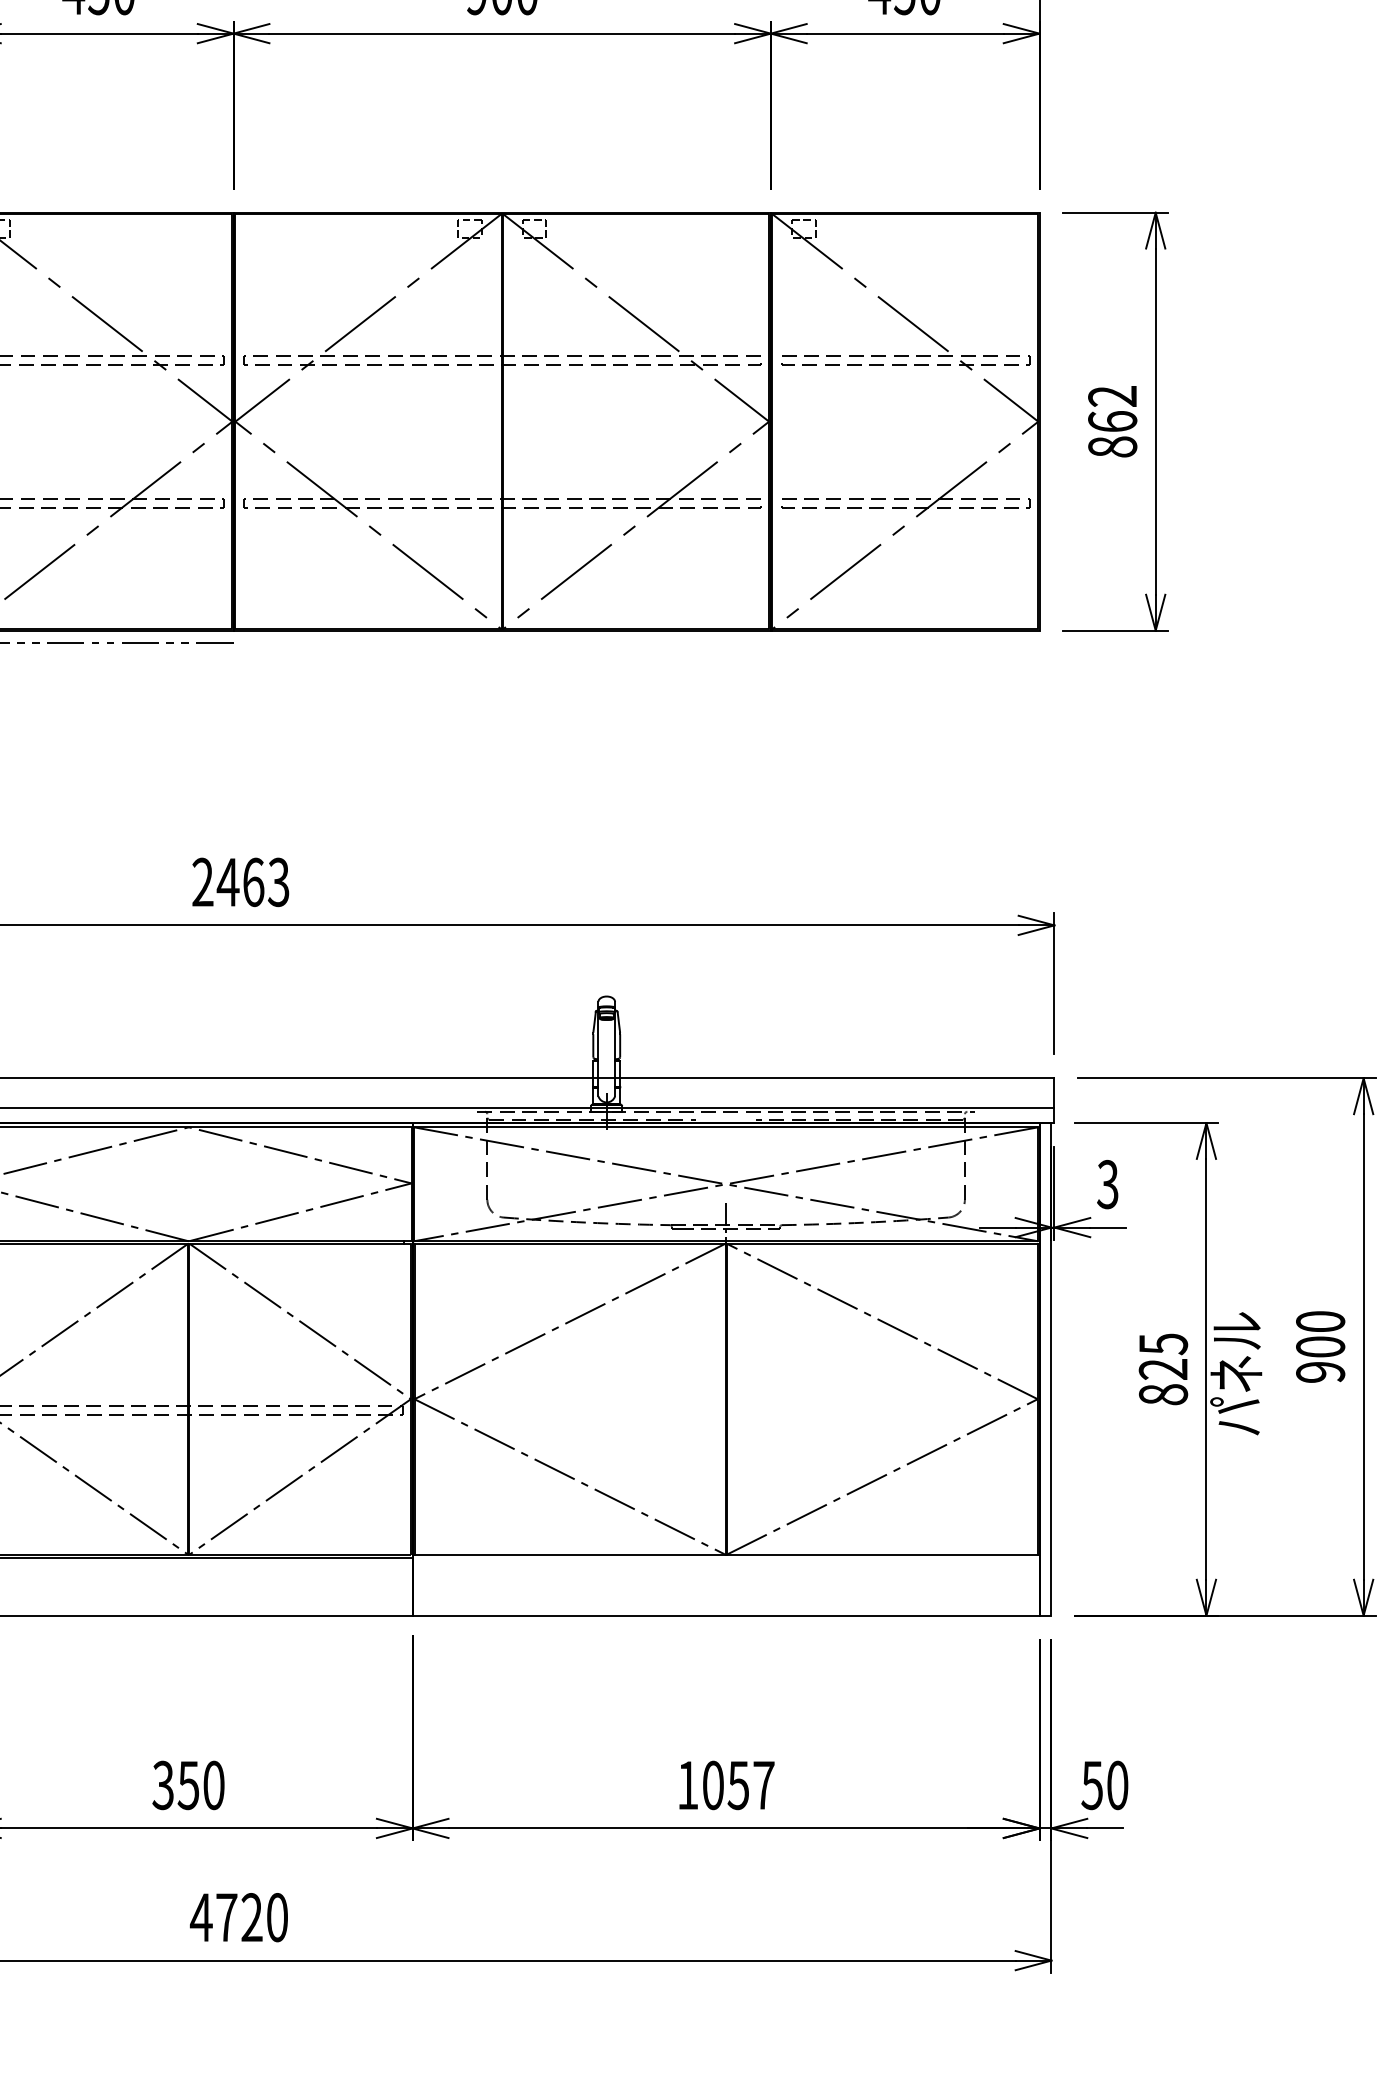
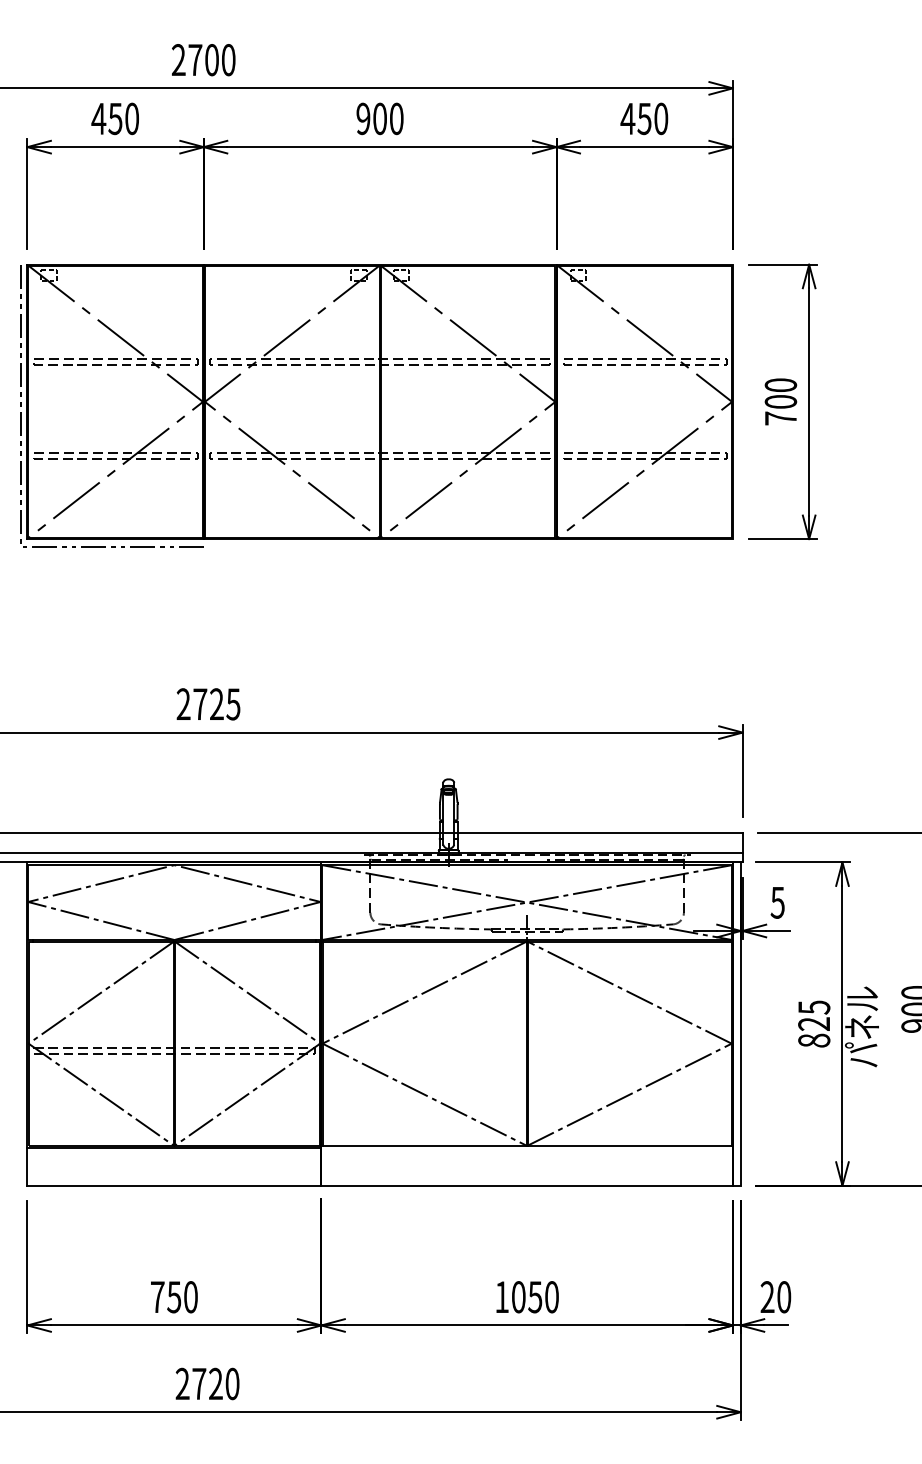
text: (1112, 421) -> (780, 401), 862 -> 700
text: (252, 882) -> (216, 704), 2463 -> 2725
text: (1107, 1184) -> (777, 902), 3 -> 5
text: (163, 1785) -> (157, 1297), 350 -> 750
text: (763, 1785) -> (551, 1297), 1057 -> 1050
text: (1092, 1785) -> (767, 1297), 50 -> 20
text: (201, 1916) -> (182, 1383), 4720 -> 2720

